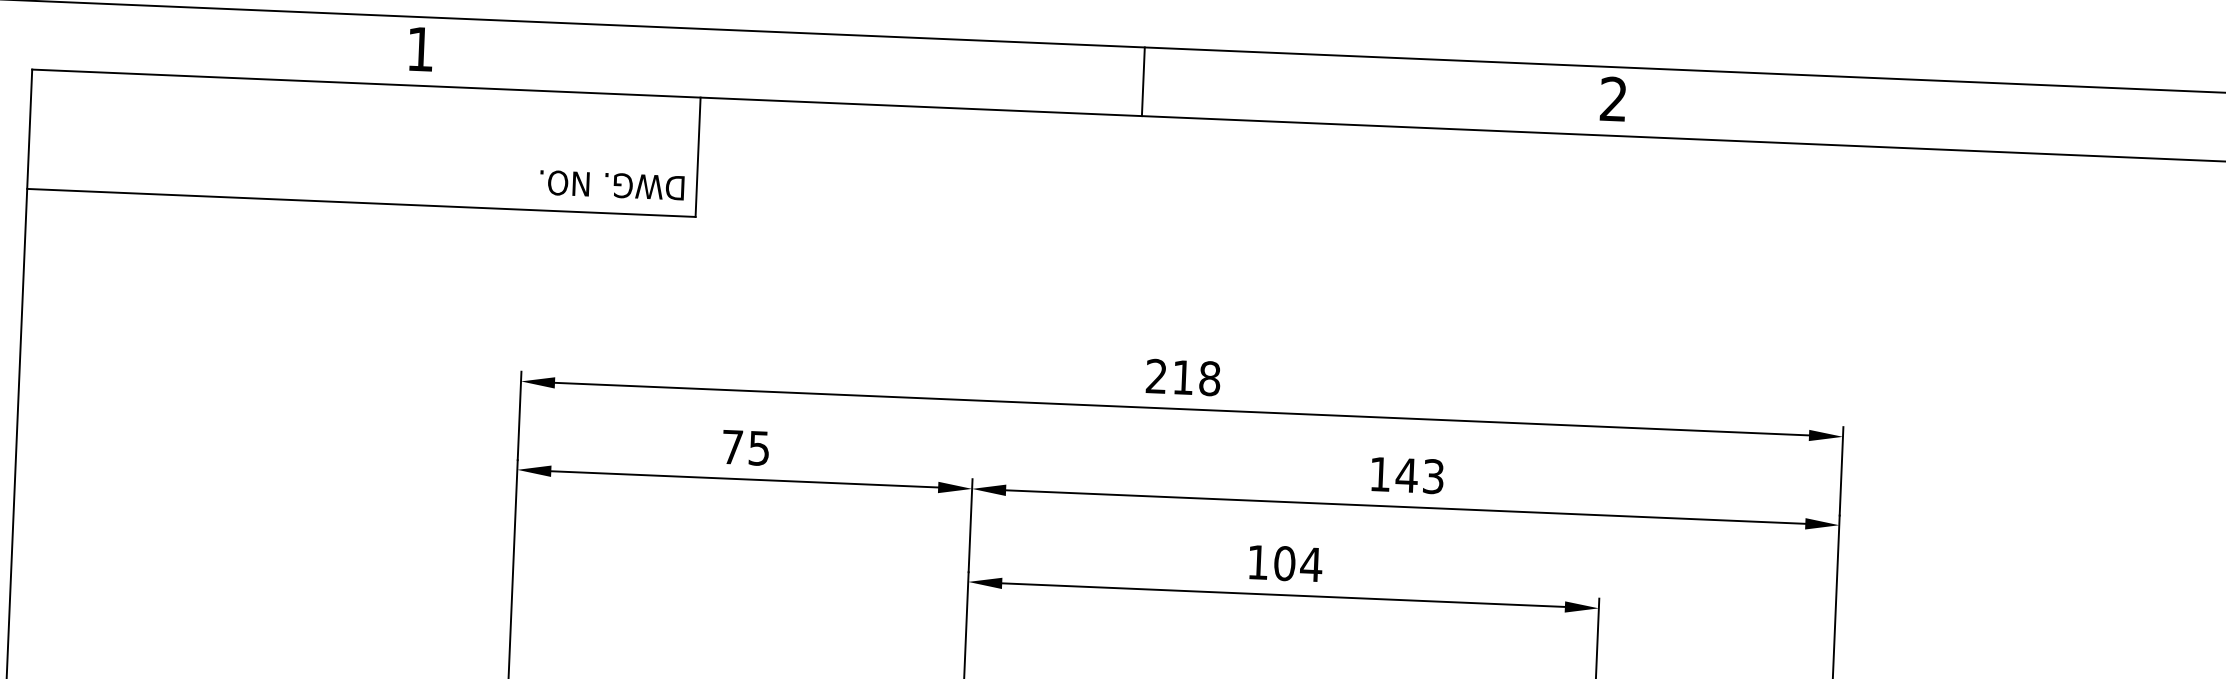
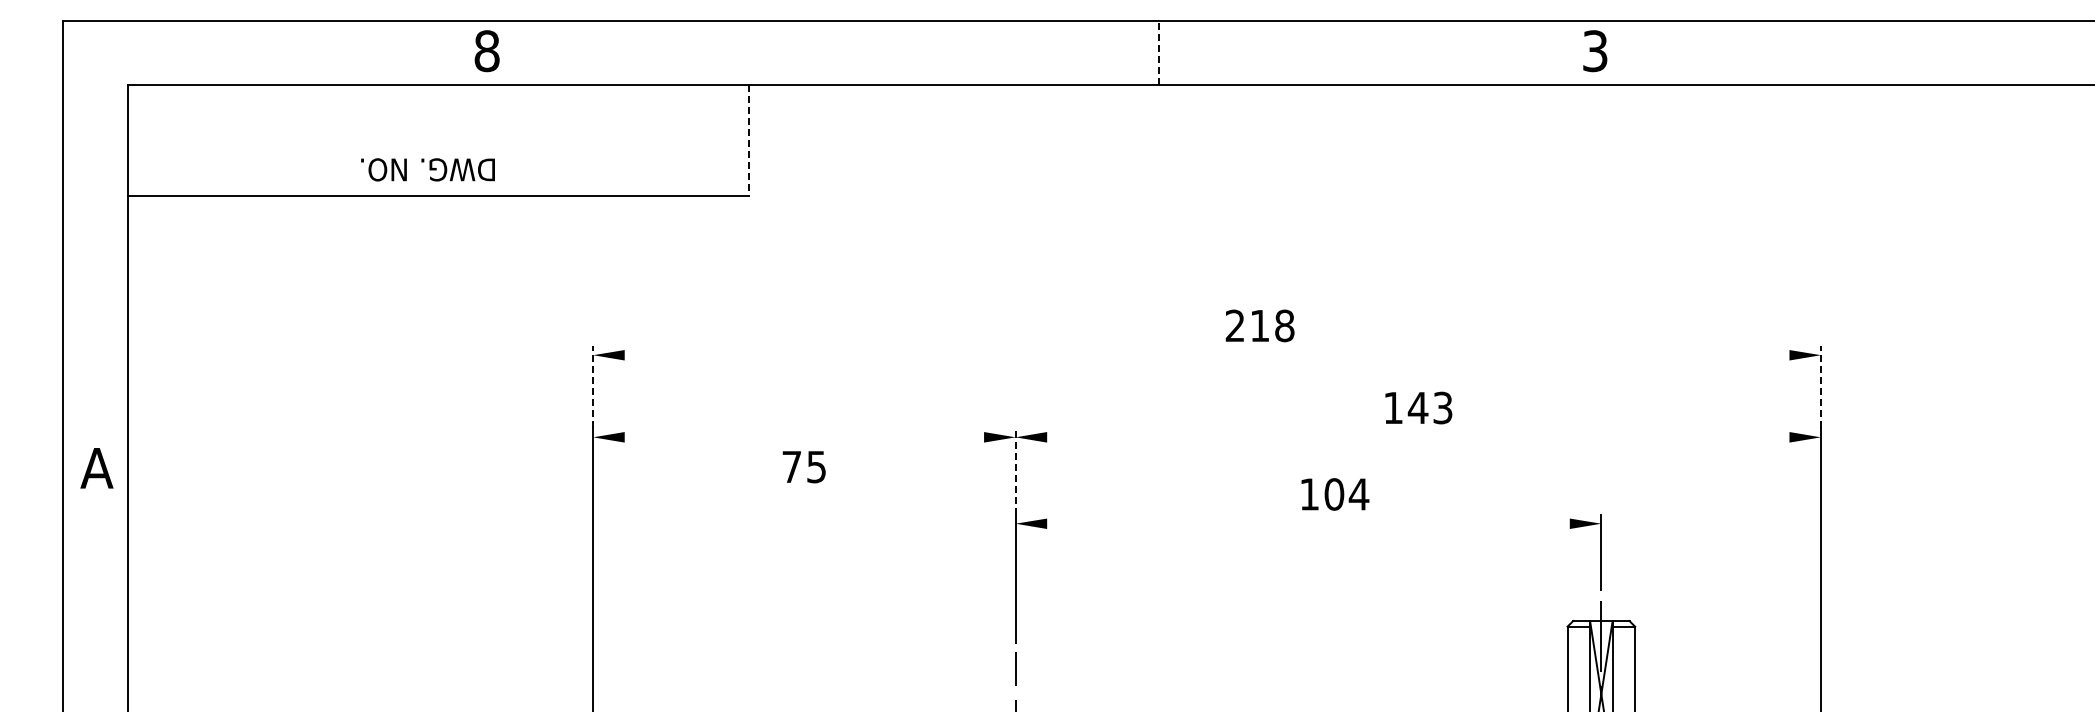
text: (419, 49) -> (486, 51), 1 -> 8
line: (1143, 82) -> (1158, 53), solid -> dashed
text: (1613, 99) -> (1595, 51), 2 -> 3
line: (697, 158) -> (748, 141), solid -> dashed
text: (611, 184) -> (427, 169), moved
text: (1182, 377) -> (1259, 325), moved
line: (1181, 409) -> (1206, 355), removed
line: (519, 415) -> (593, 386), solid -> dashed
text: (745, 448) -> (803, 467), moved
line: (1842, 470) -> (1821, 386), solid -> dashed
line: (744, 479) -> (804, 437), removed
line: (1405, 507) -> (1418, 437), removed
line: (970, 525) -> (1015, 471), solid -> dashed
text: (1285, 563) -> (1335, 494), moved
line: (1283, 594) -> (1308, 523), removed

